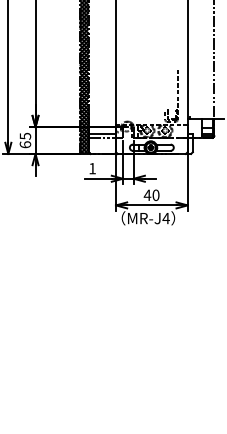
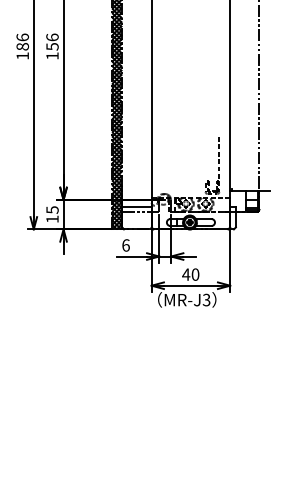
text: (25, 144) -> (52, 218), 65 -> 15
text: (92, 168) -> (125, 245), 1 -> 6
text: (166, 217) -> (206, 299), MR-J4 -> MR-J3

